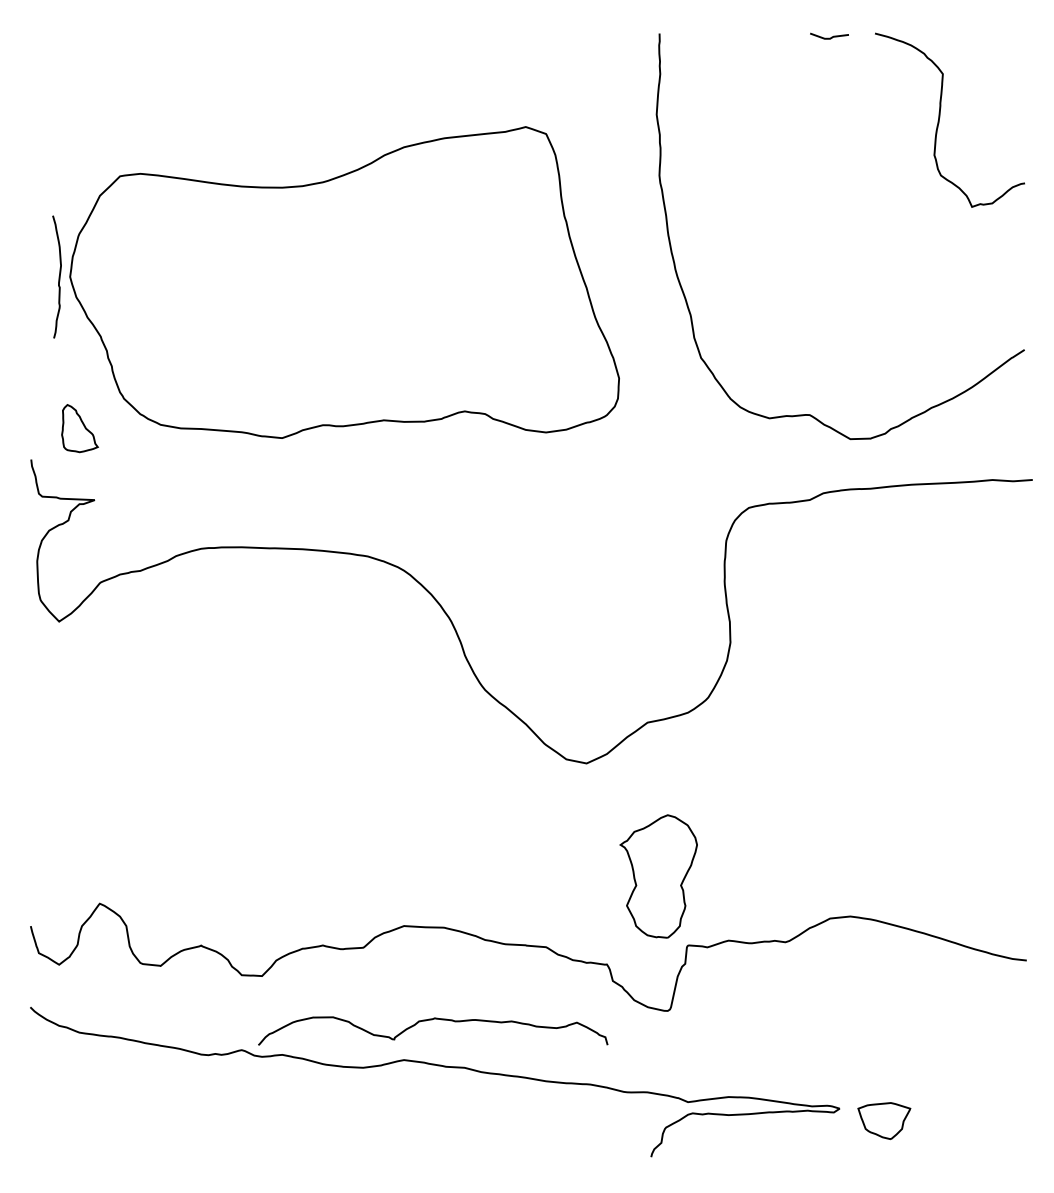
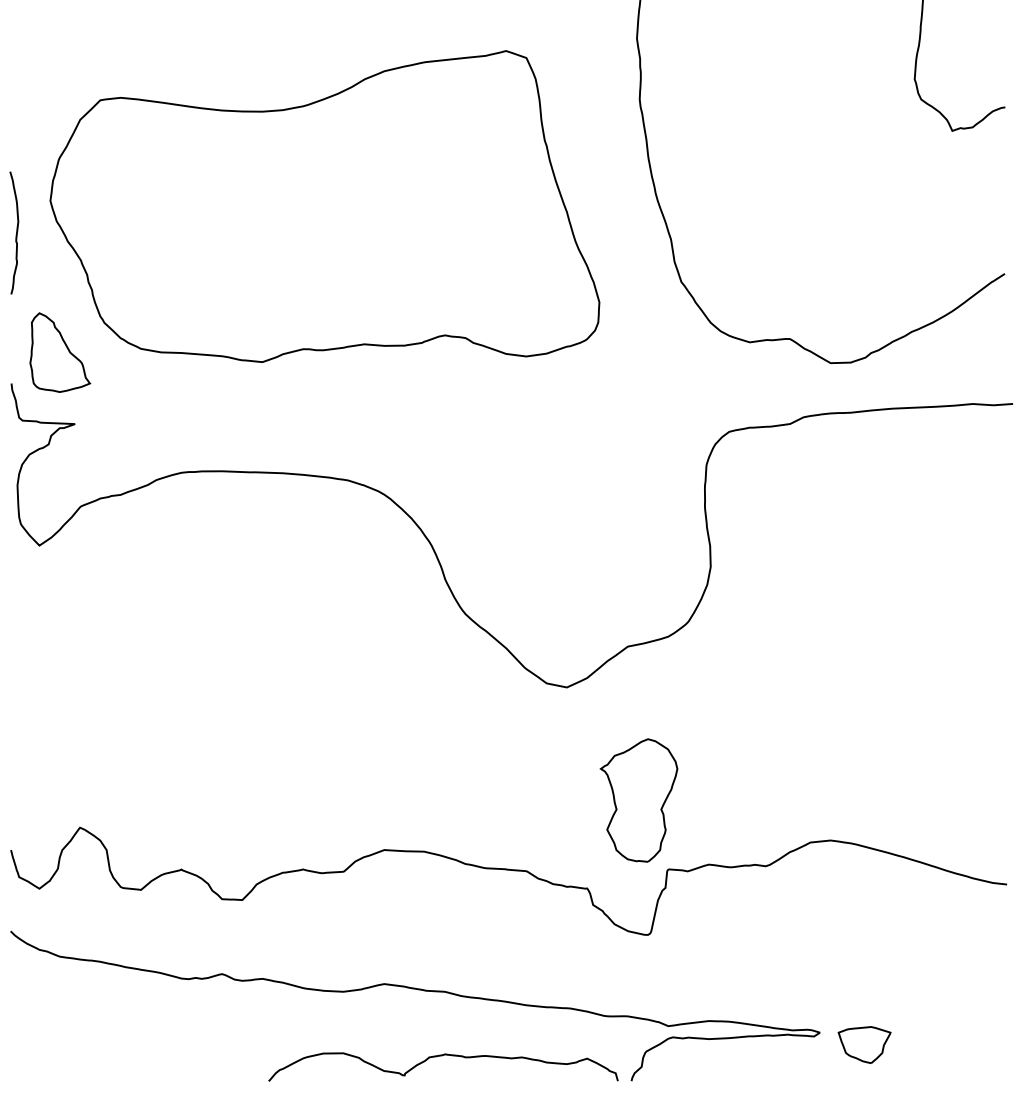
curve: (58, 276) -> (15, 232), moved
part: (79, 428) -> (59, 352), size x1.67
curve: (432, 1020) -> (442, 1056), moved

